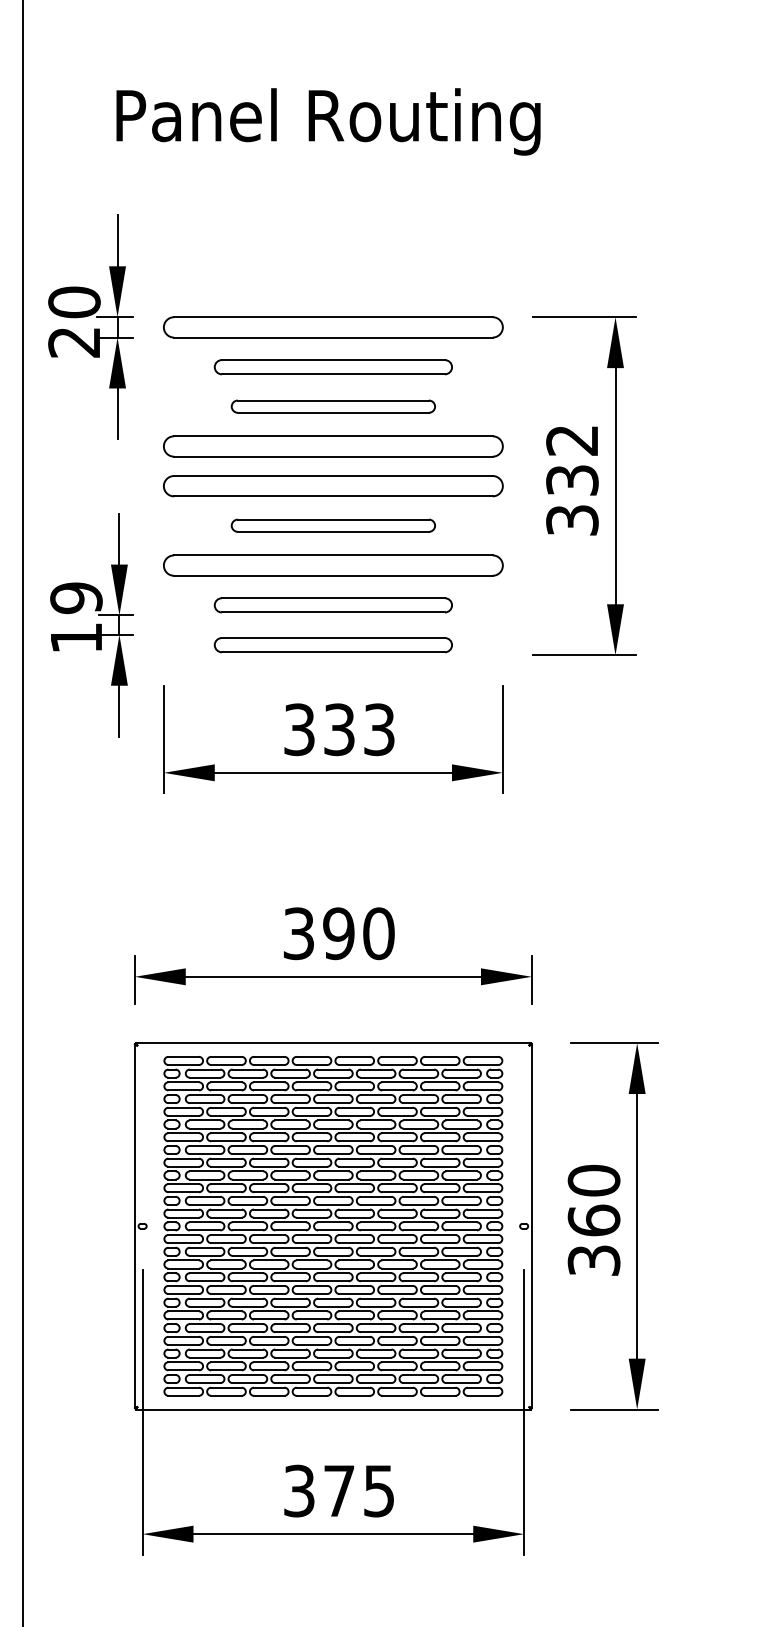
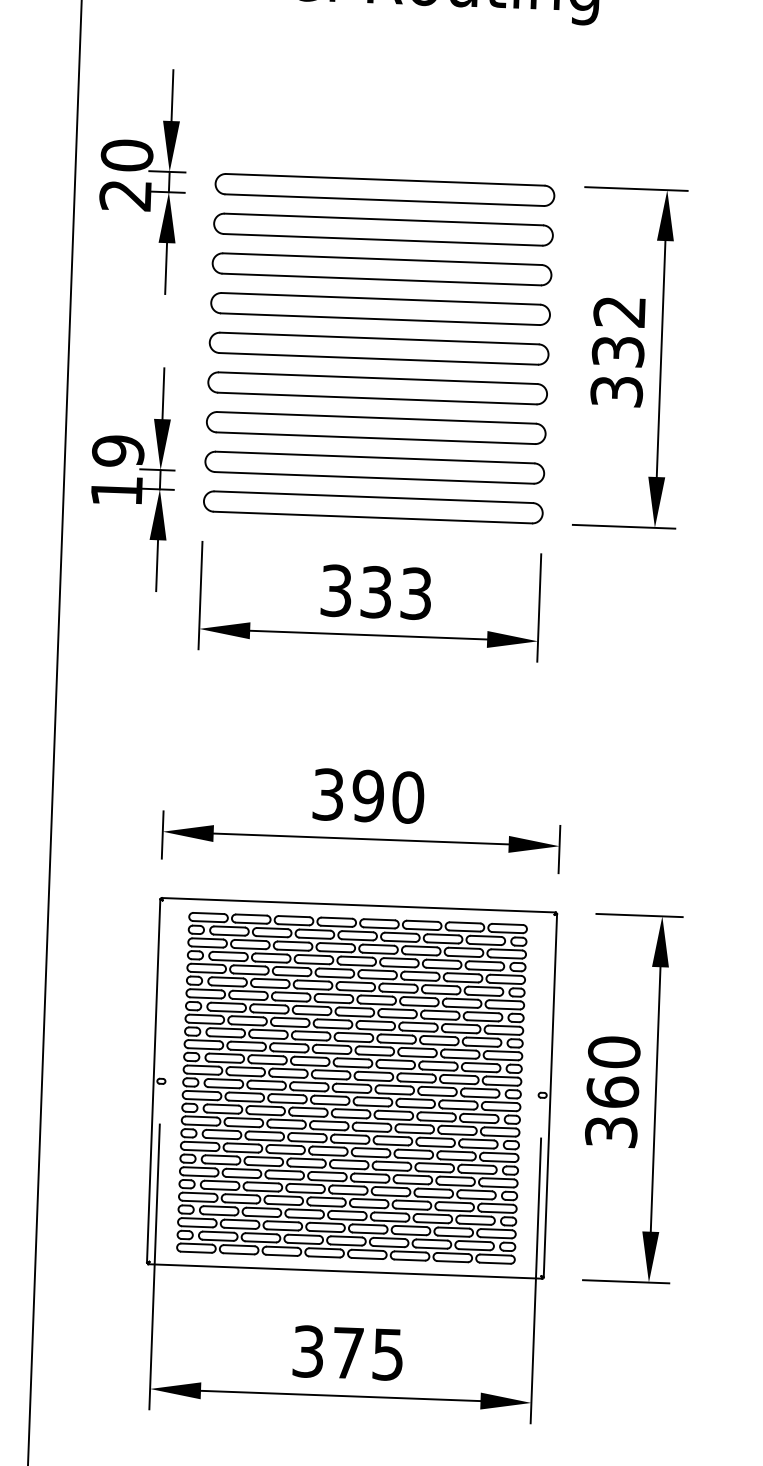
part: (333, 367) -> (383, 230), size x1.43
part: (333, 406) -> (382, 269), size x1.67
part: (333, 525) -> (377, 387), size x1.67
part: (333, 605) -> (374, 467), size x1.43
part: (333, 645) -> (373, 507), size x1.43

